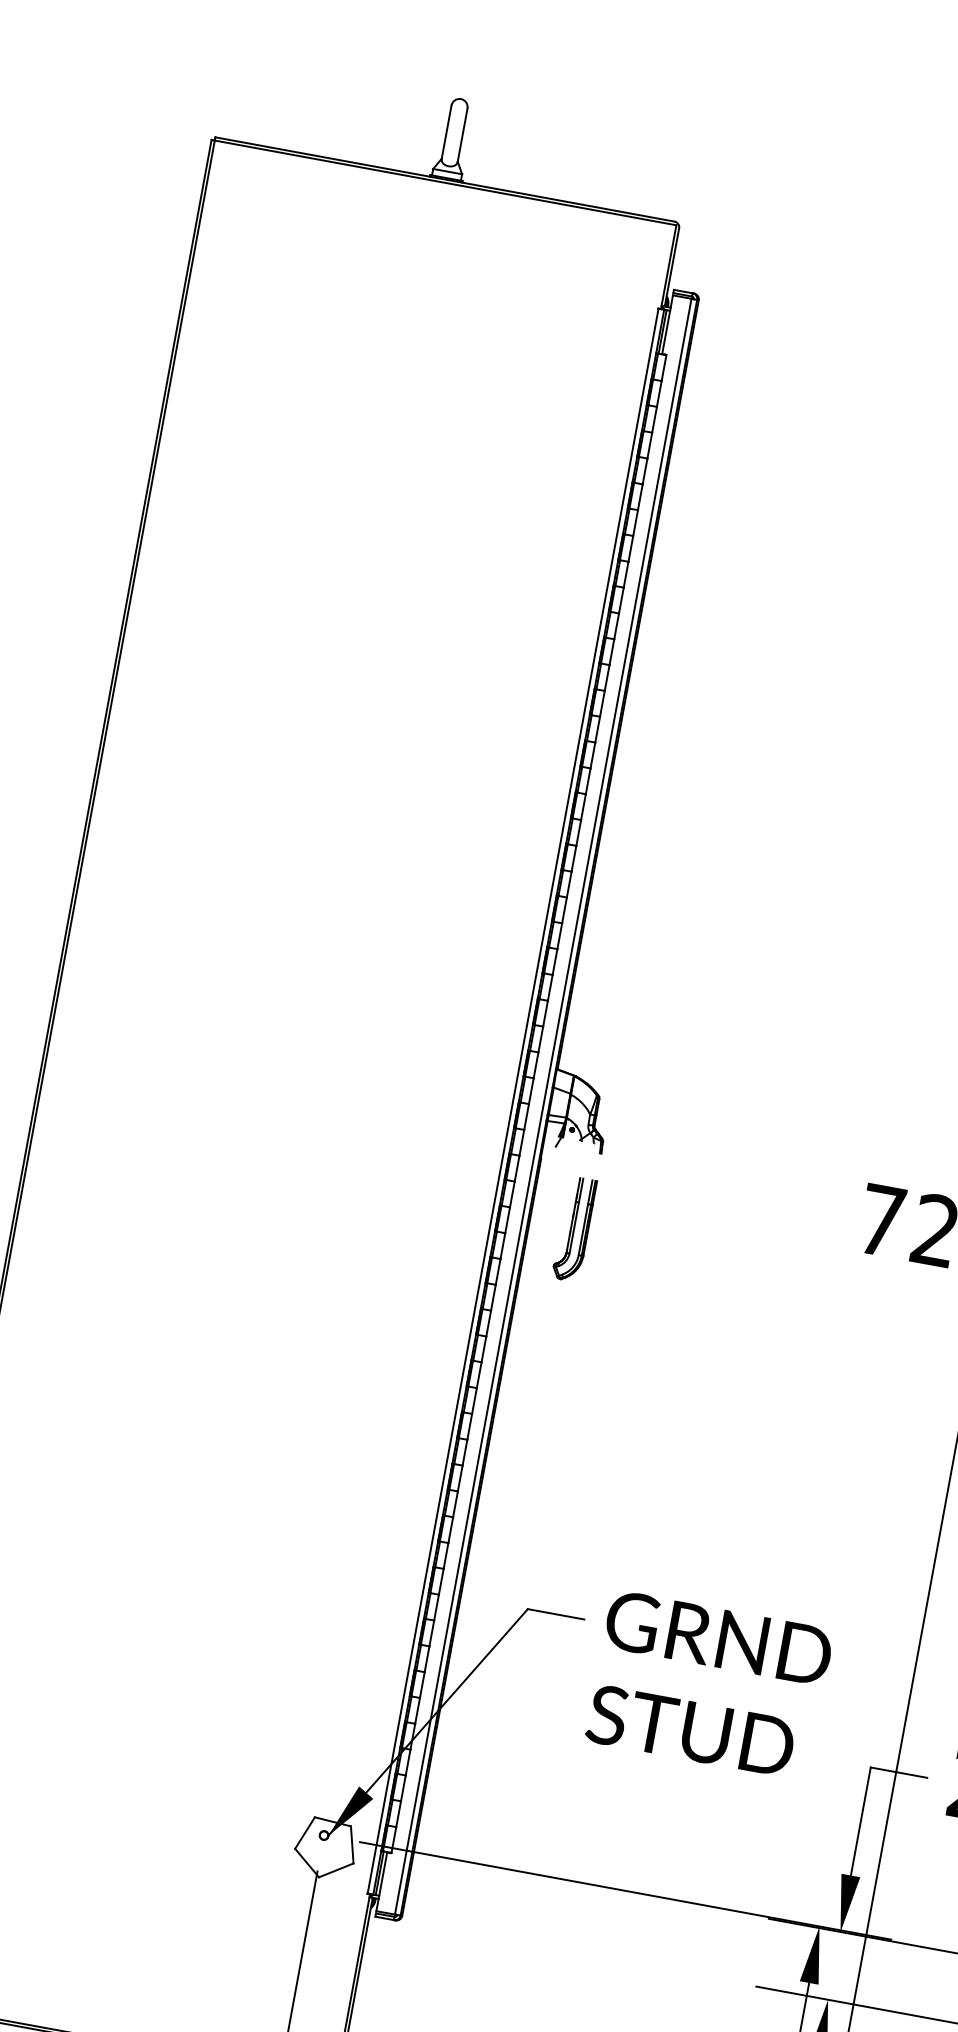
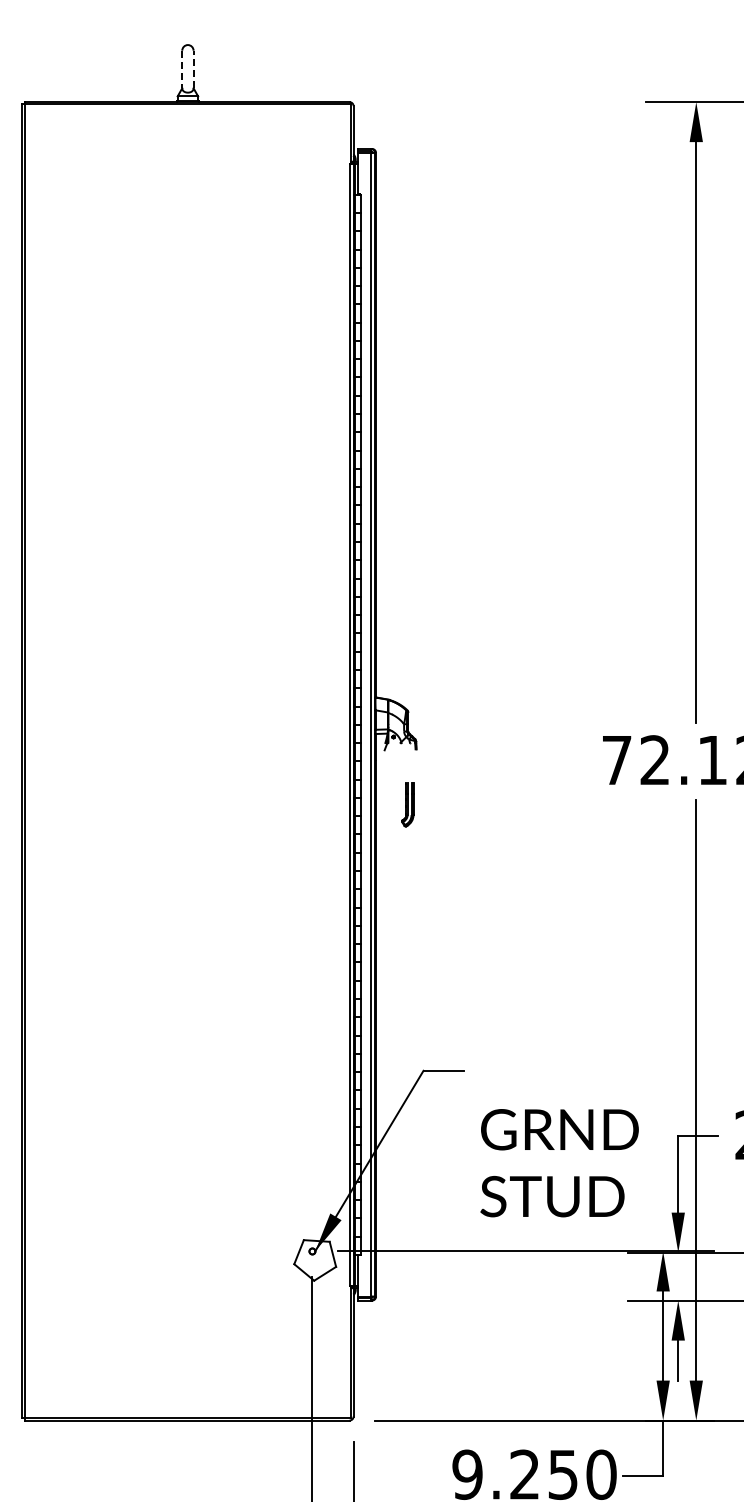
line: (446, 132) -> (182, 69), solid -> dashed
line: (462, 135) -> (193, 69), solid -> dashed
part: (574, 1228) -> (407, 804), size x0.6
text: (709, 1685) -> (559, 1163), moved

